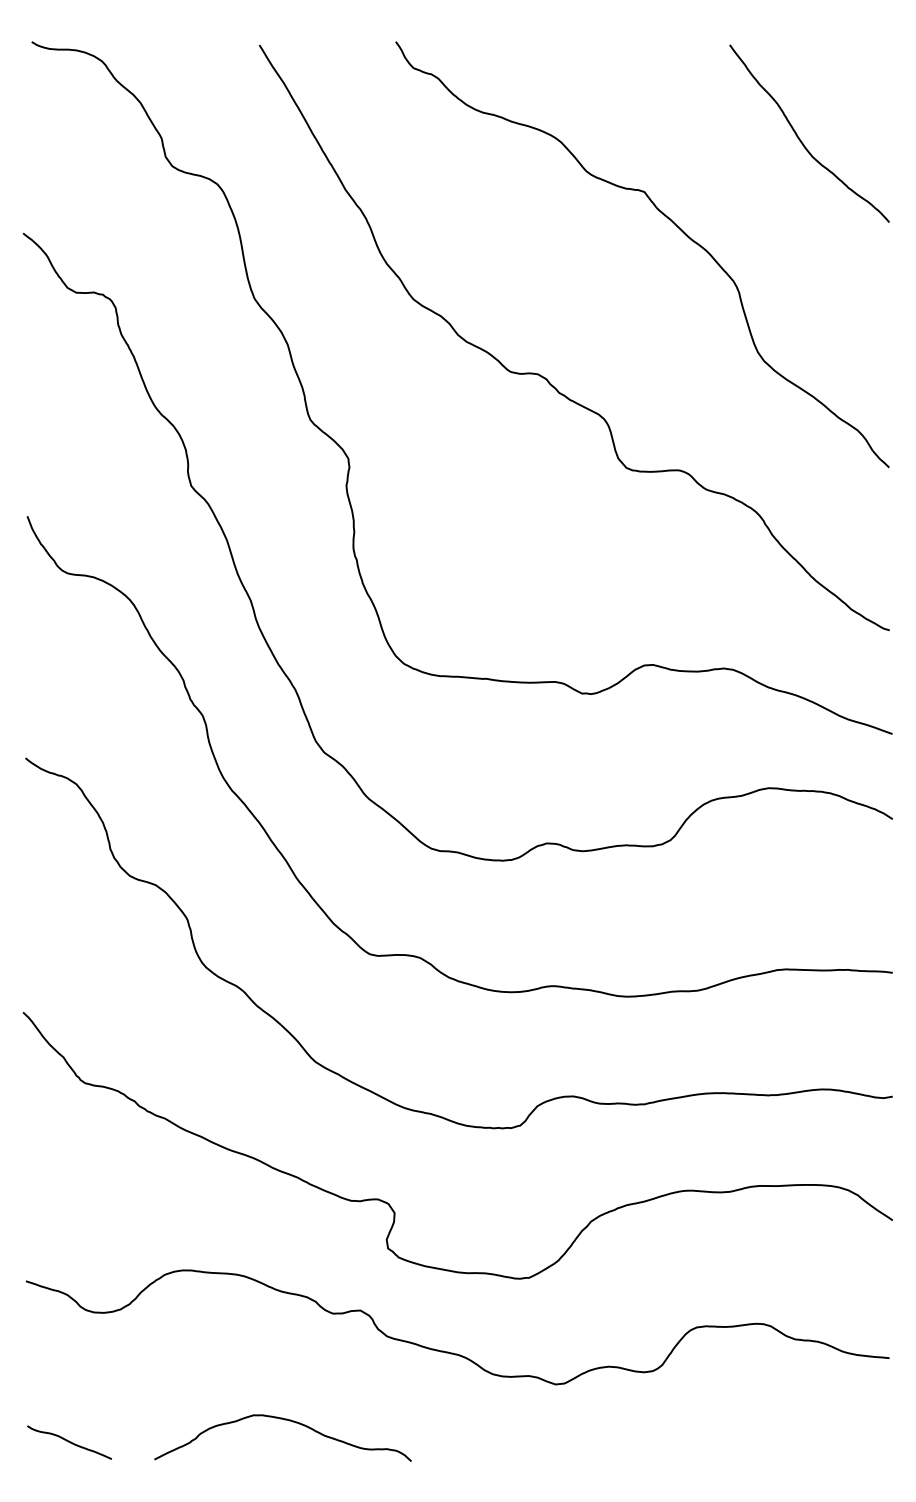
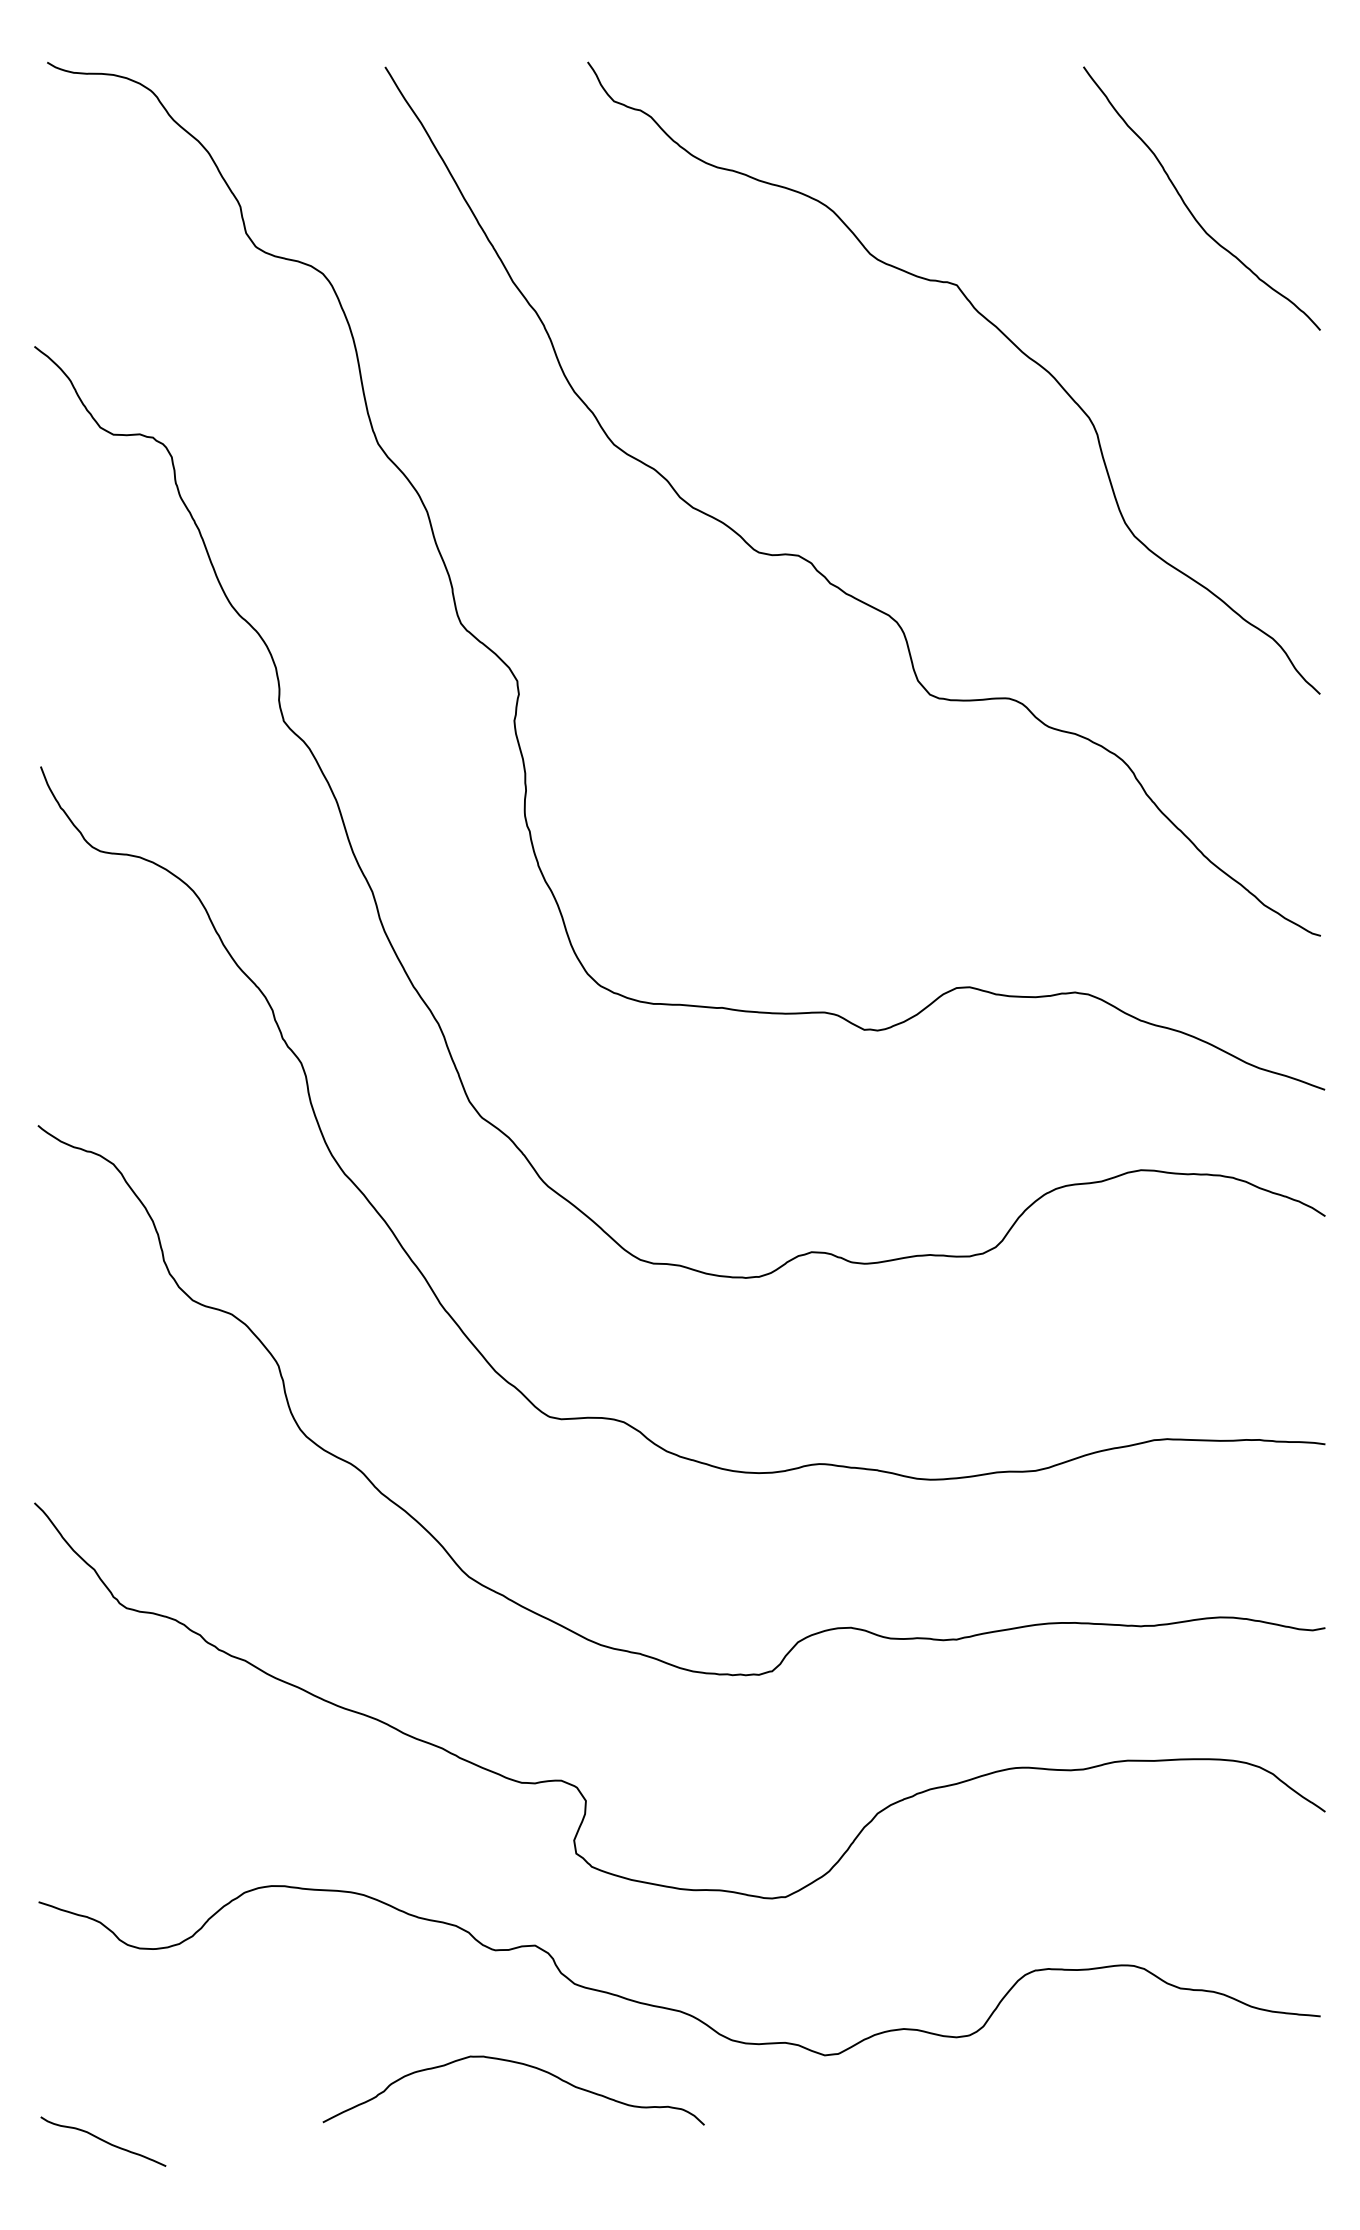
curve: (284, 1420) -> (515, 2064), moved

